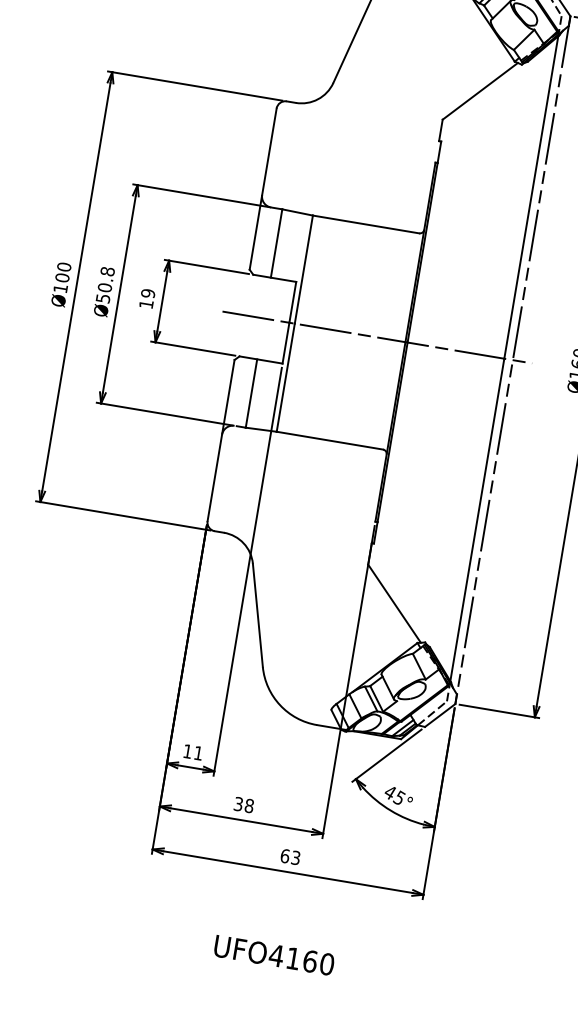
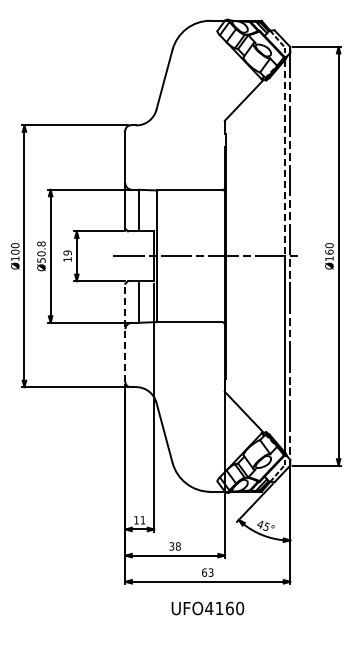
line: (531, 198) -> (285, 158), solid -> dashed
line: (221, 440) -> (125, 332), solid -> dashed
text: (273, 955) -> (207, 608), moved

